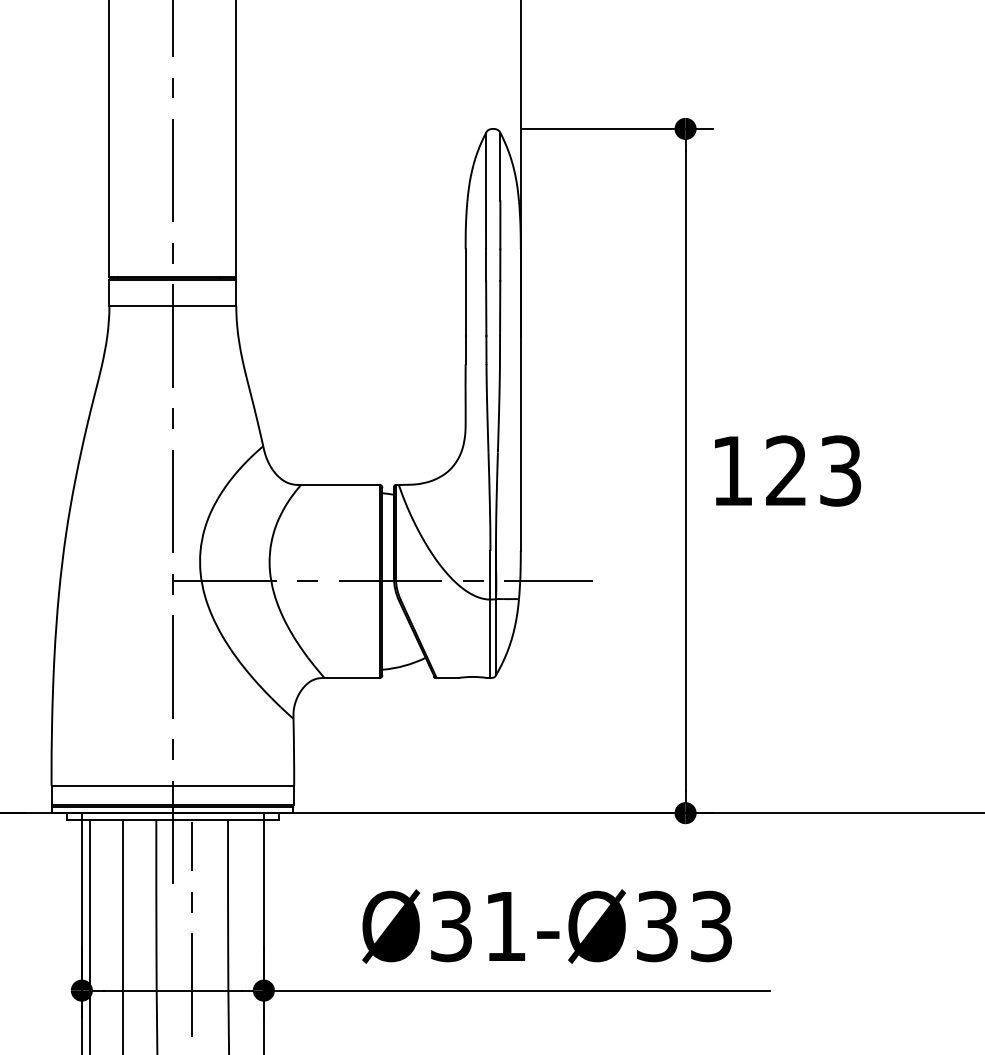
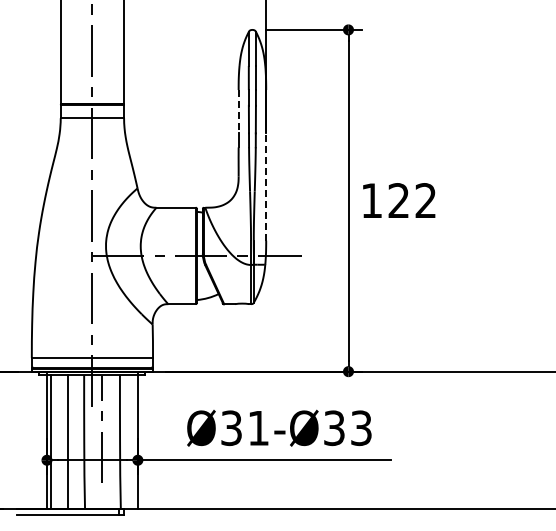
line: (465, 292) -> (238, 111), solid -> dashed
line: (521, 444) -> (266, 187), solid -> dashed
text: (839, 470) -> (425, 200), 123 -> 122

